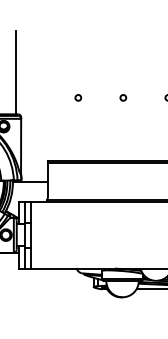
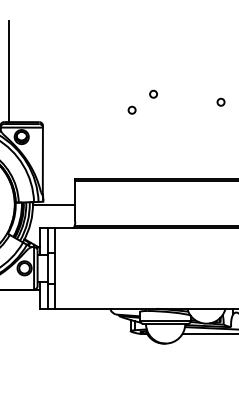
line: (15, 72) -> (36, 71), removed
circle: (77, 97) -> (131, 109), moved
circle: (123, 97) -> (153, 93), moved

